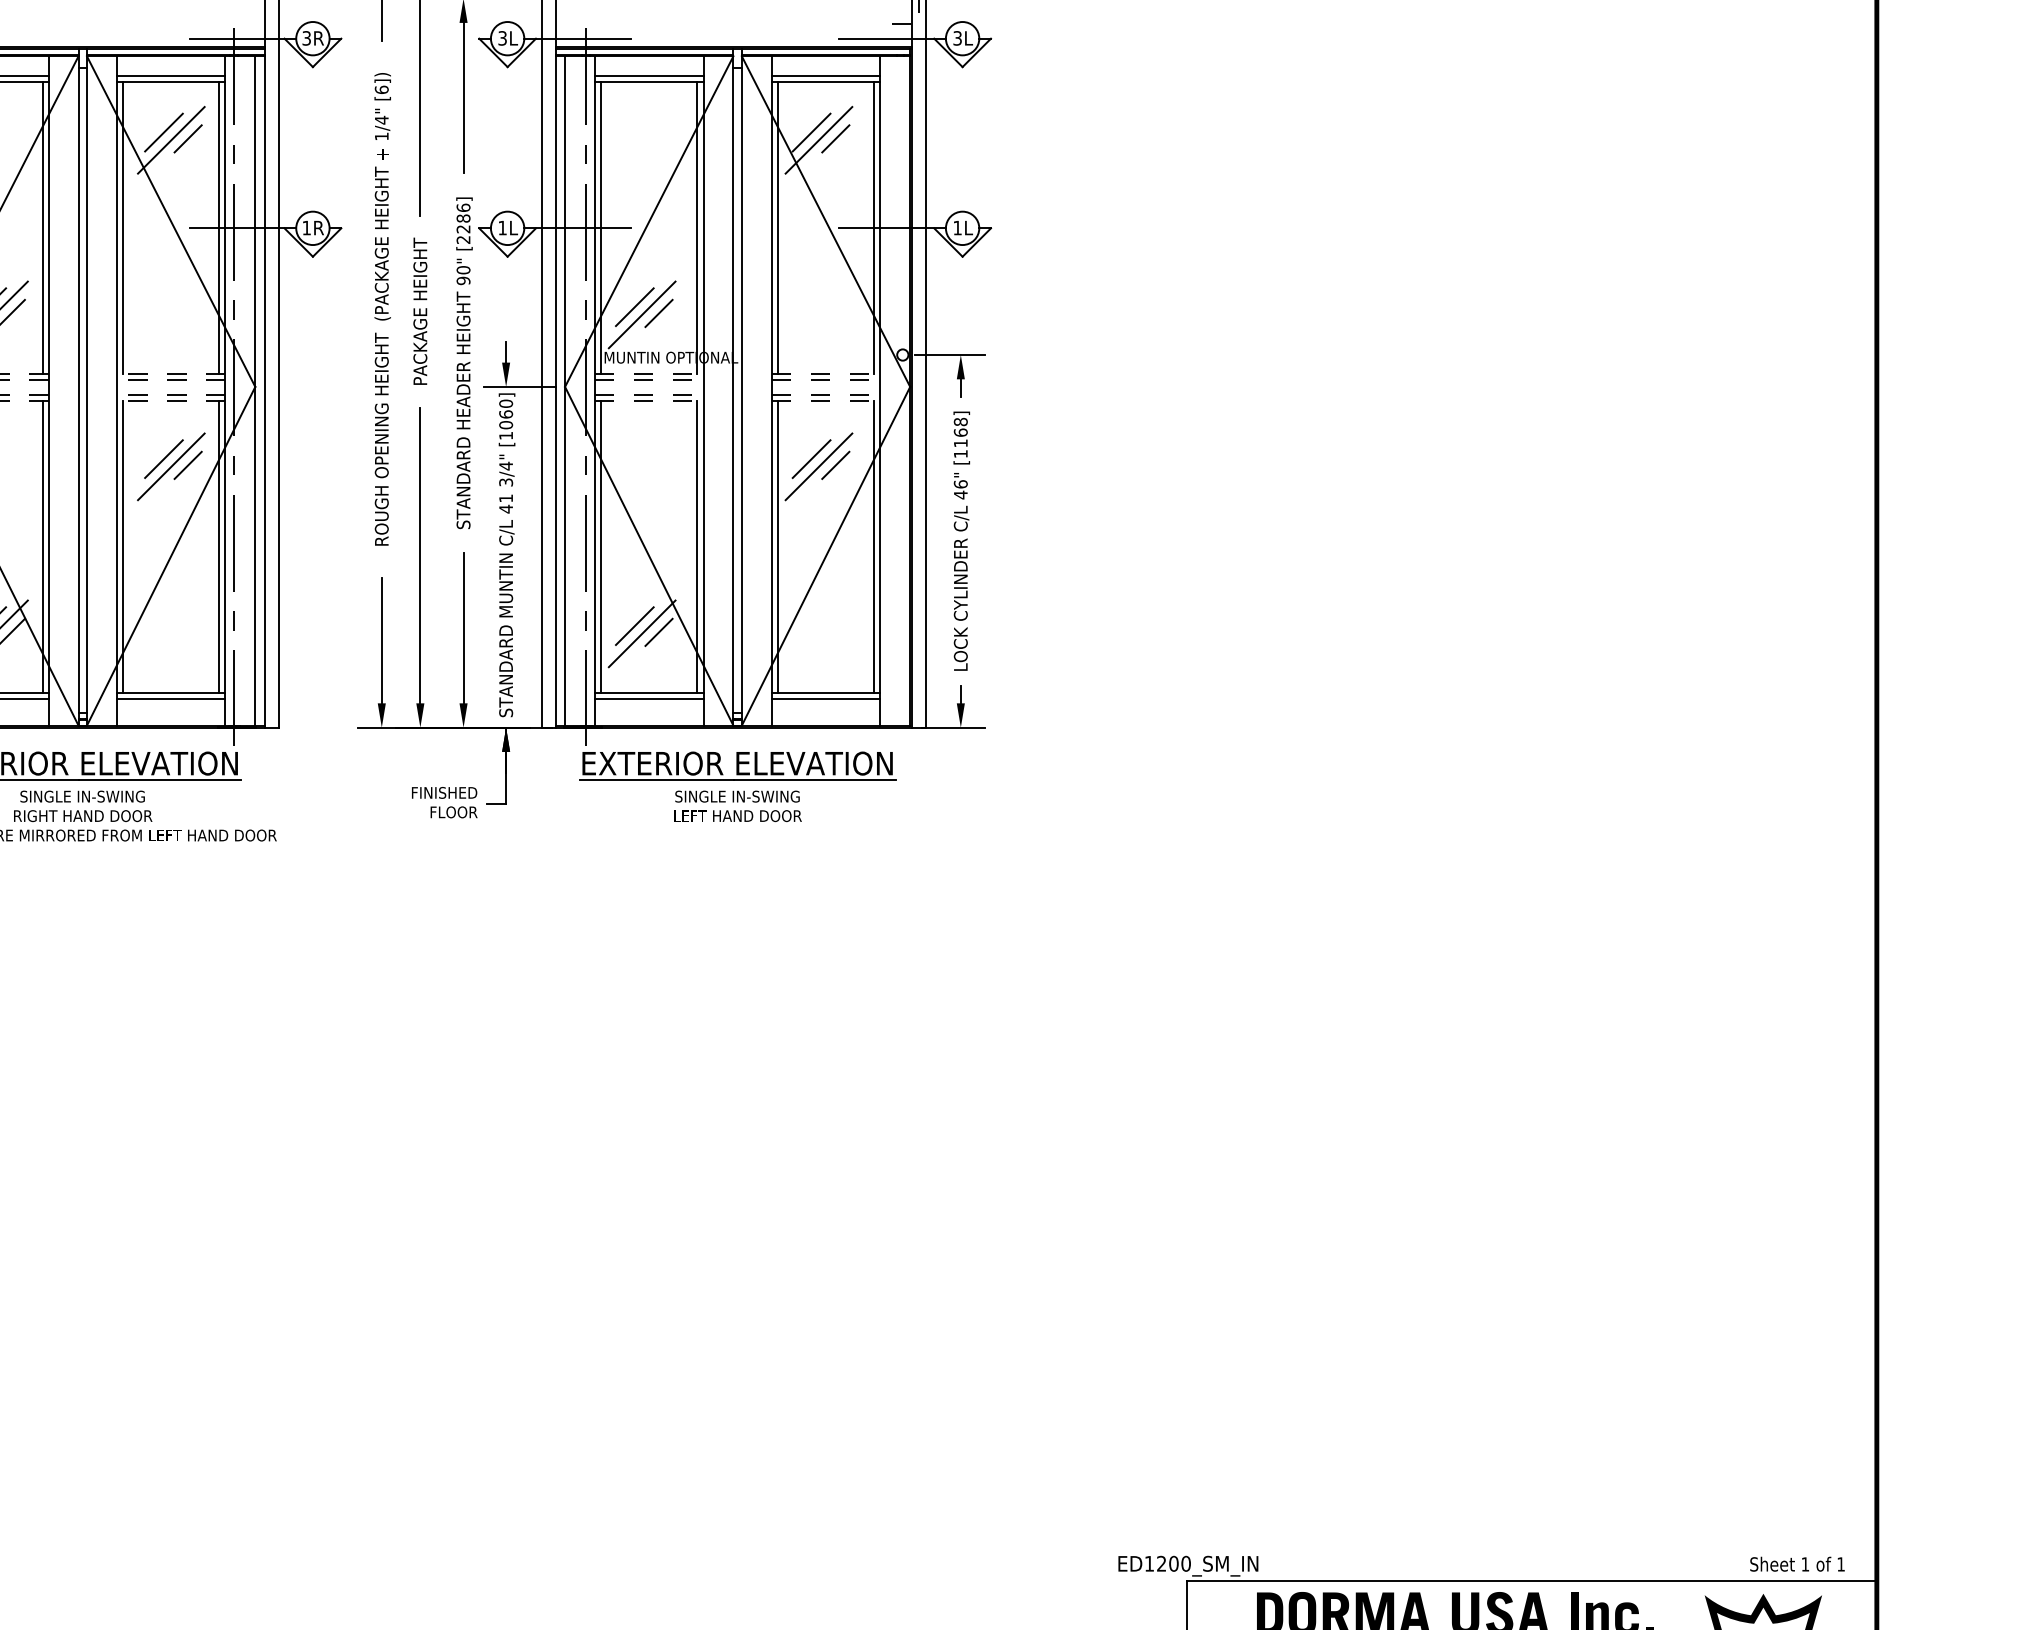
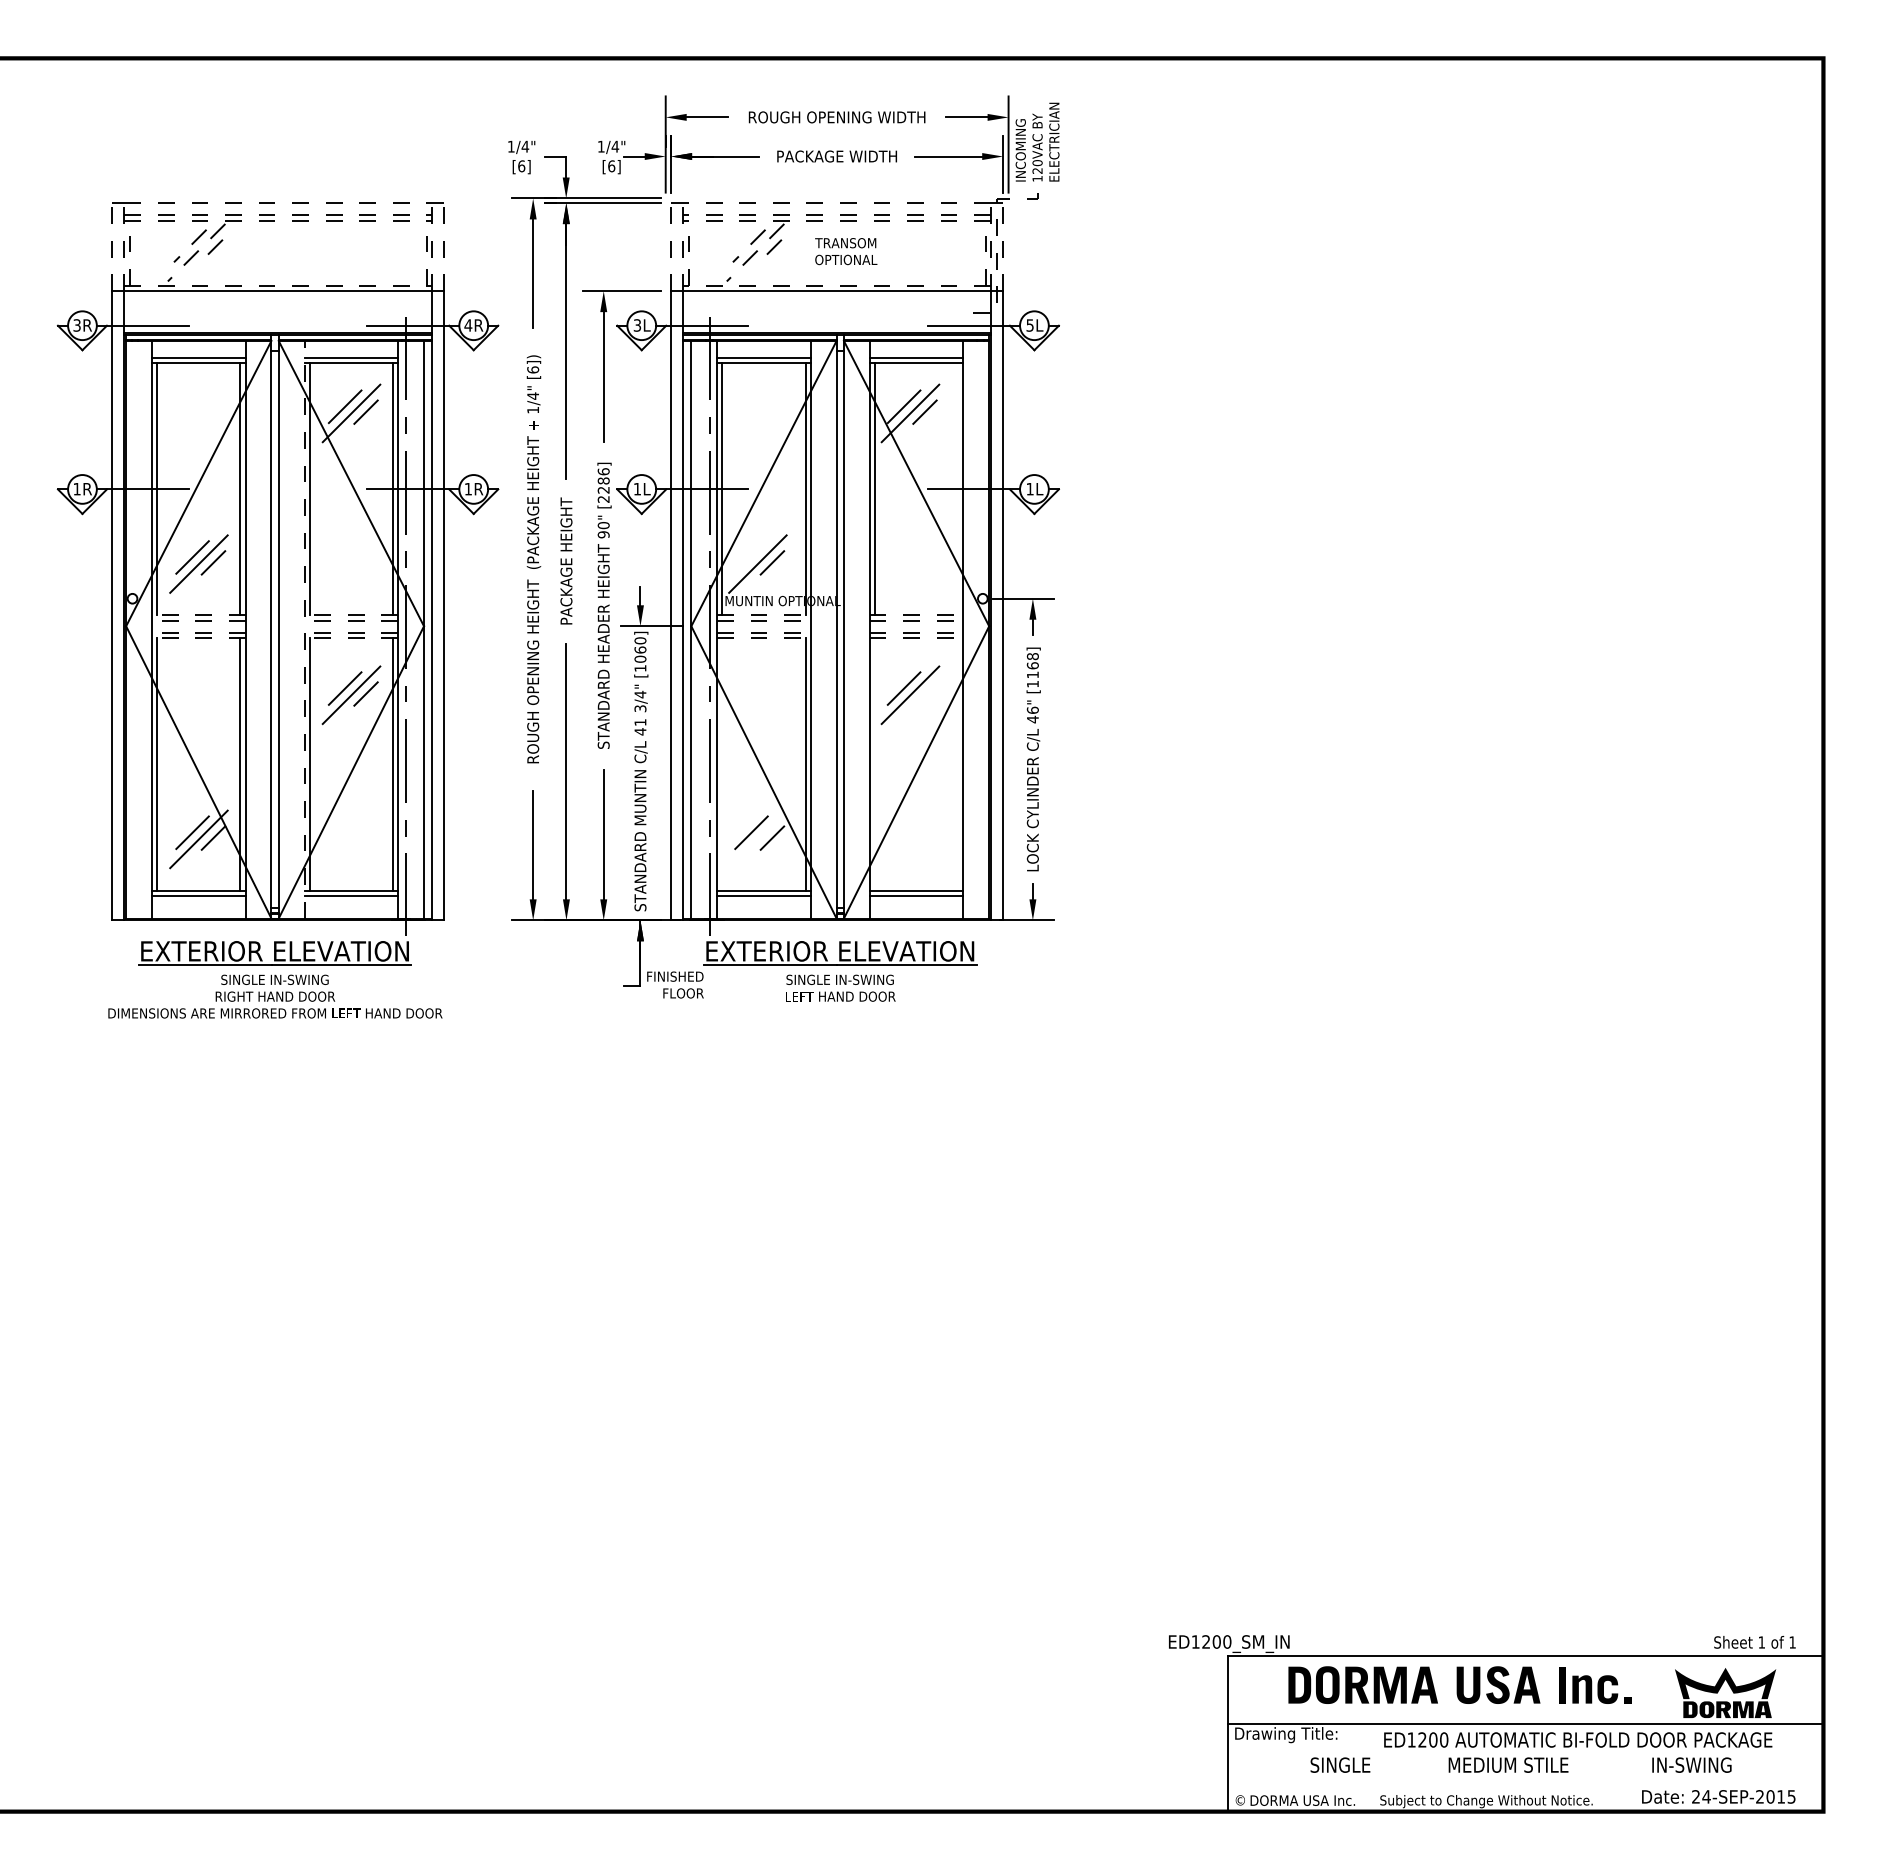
text: (956, 37) -> (1029, 324), 3L -> 5L
text: (306, 38) -> (468, 325), 3R -> 4R
line: (874, 228) -> (958, 489), removed
line: (634, 307) -> (751, 557), removed
line: (116, 390) -> (304, 629), solid -> dashed
line: (835, 464) -> (924, 693), removed
line: (601, 547) -> (722, 764), removed
line: (777, 547) -> (874, 764), removed
line: (874, 547) -> (958, 764), removed
line: (641, 633) -> (757, 839), removed
text: (444, 801) -> (675, 984), moved

